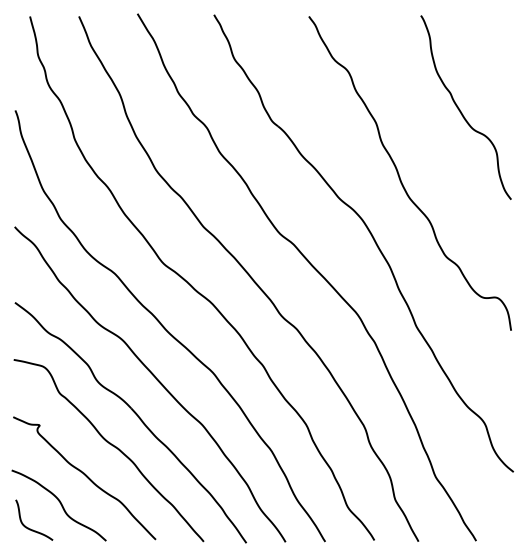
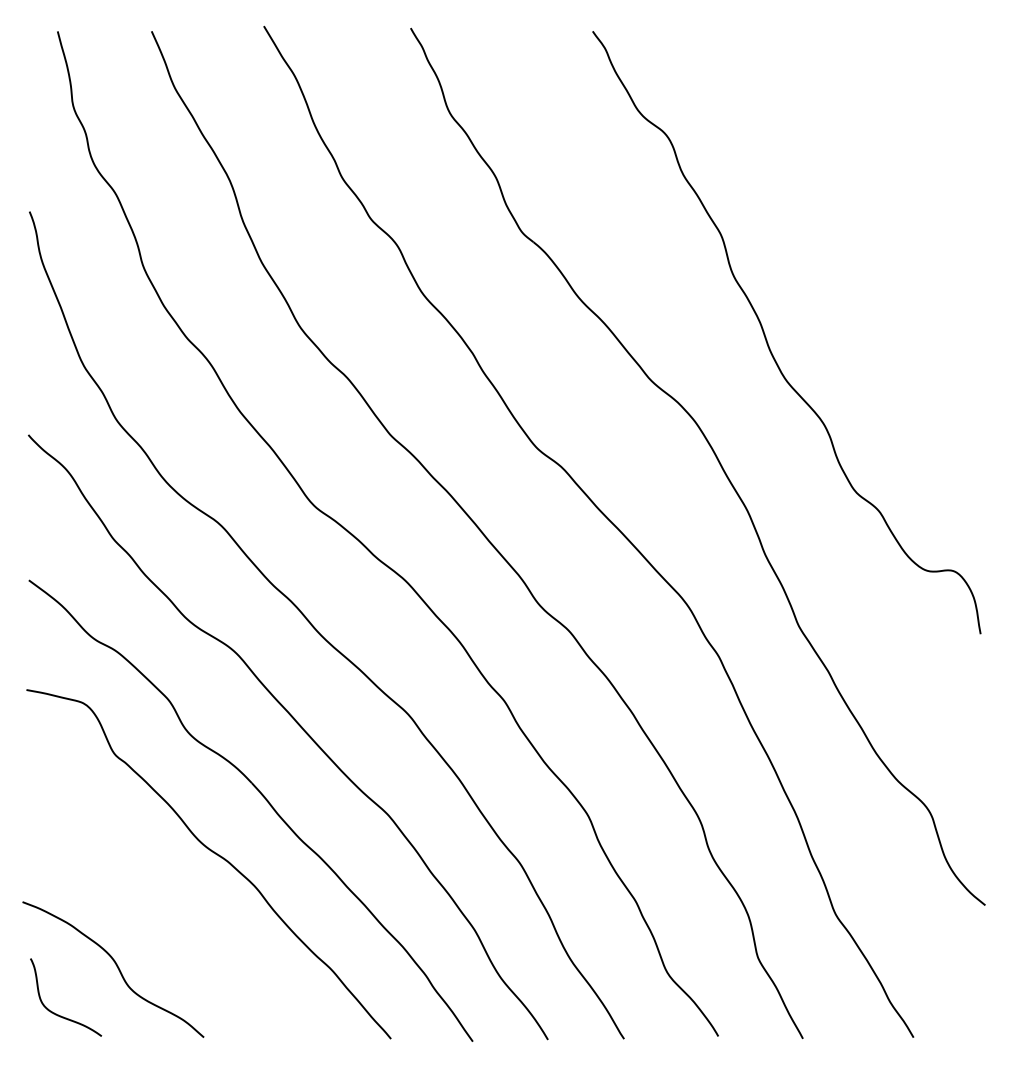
curve: (460, 109) -> (883, 209), removed
curve: (85, 476) -> (164, 913), removed

